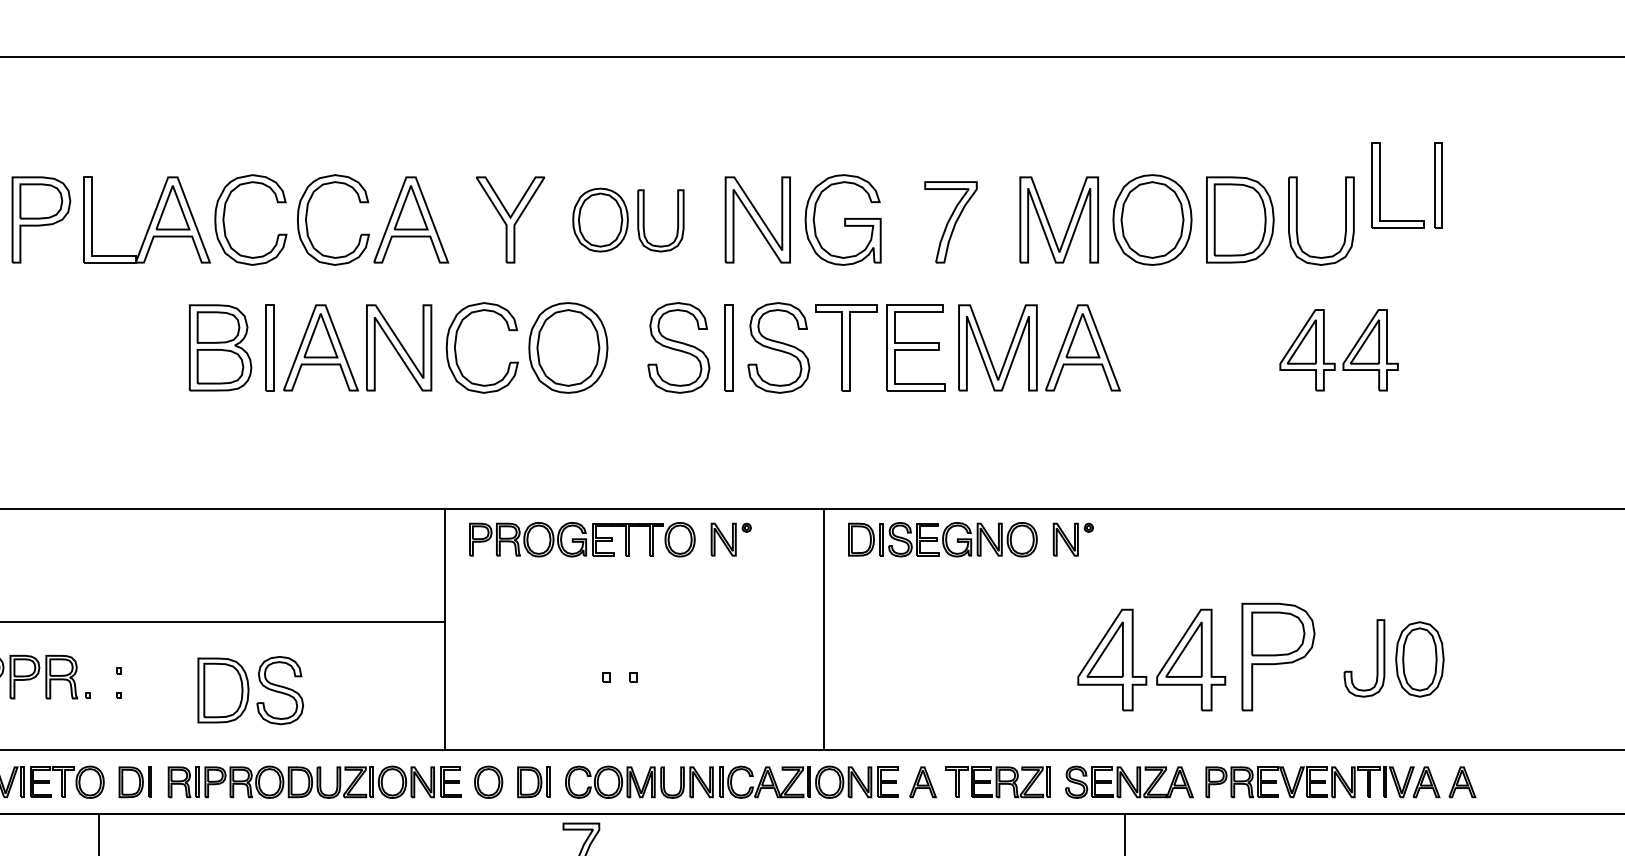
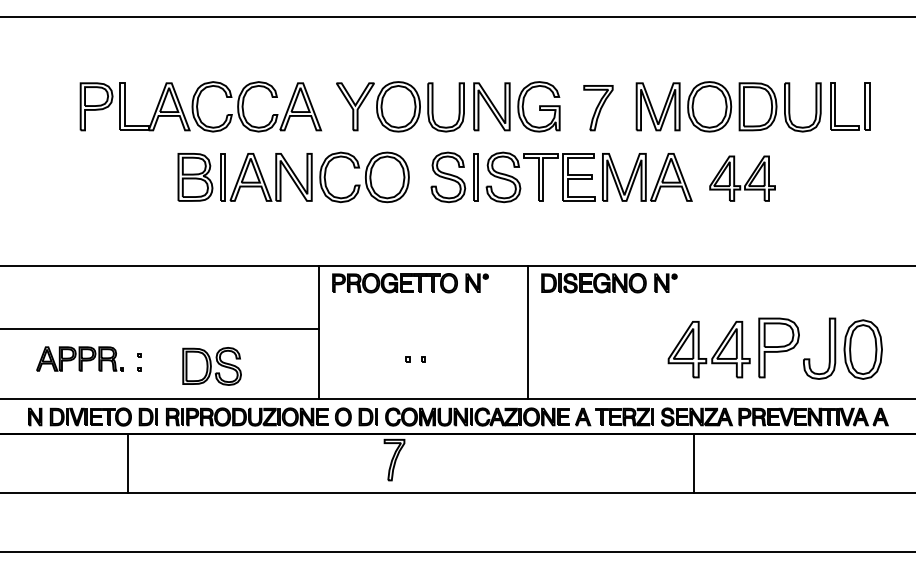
part: (1433, 184) -> (864, 106), moved
part: (628, 219) -> (420, 106), size x1.43
part: (1338, 349) -> (742, 178), moved
part: (1393, 658) -> (842, 348), size x1.43

